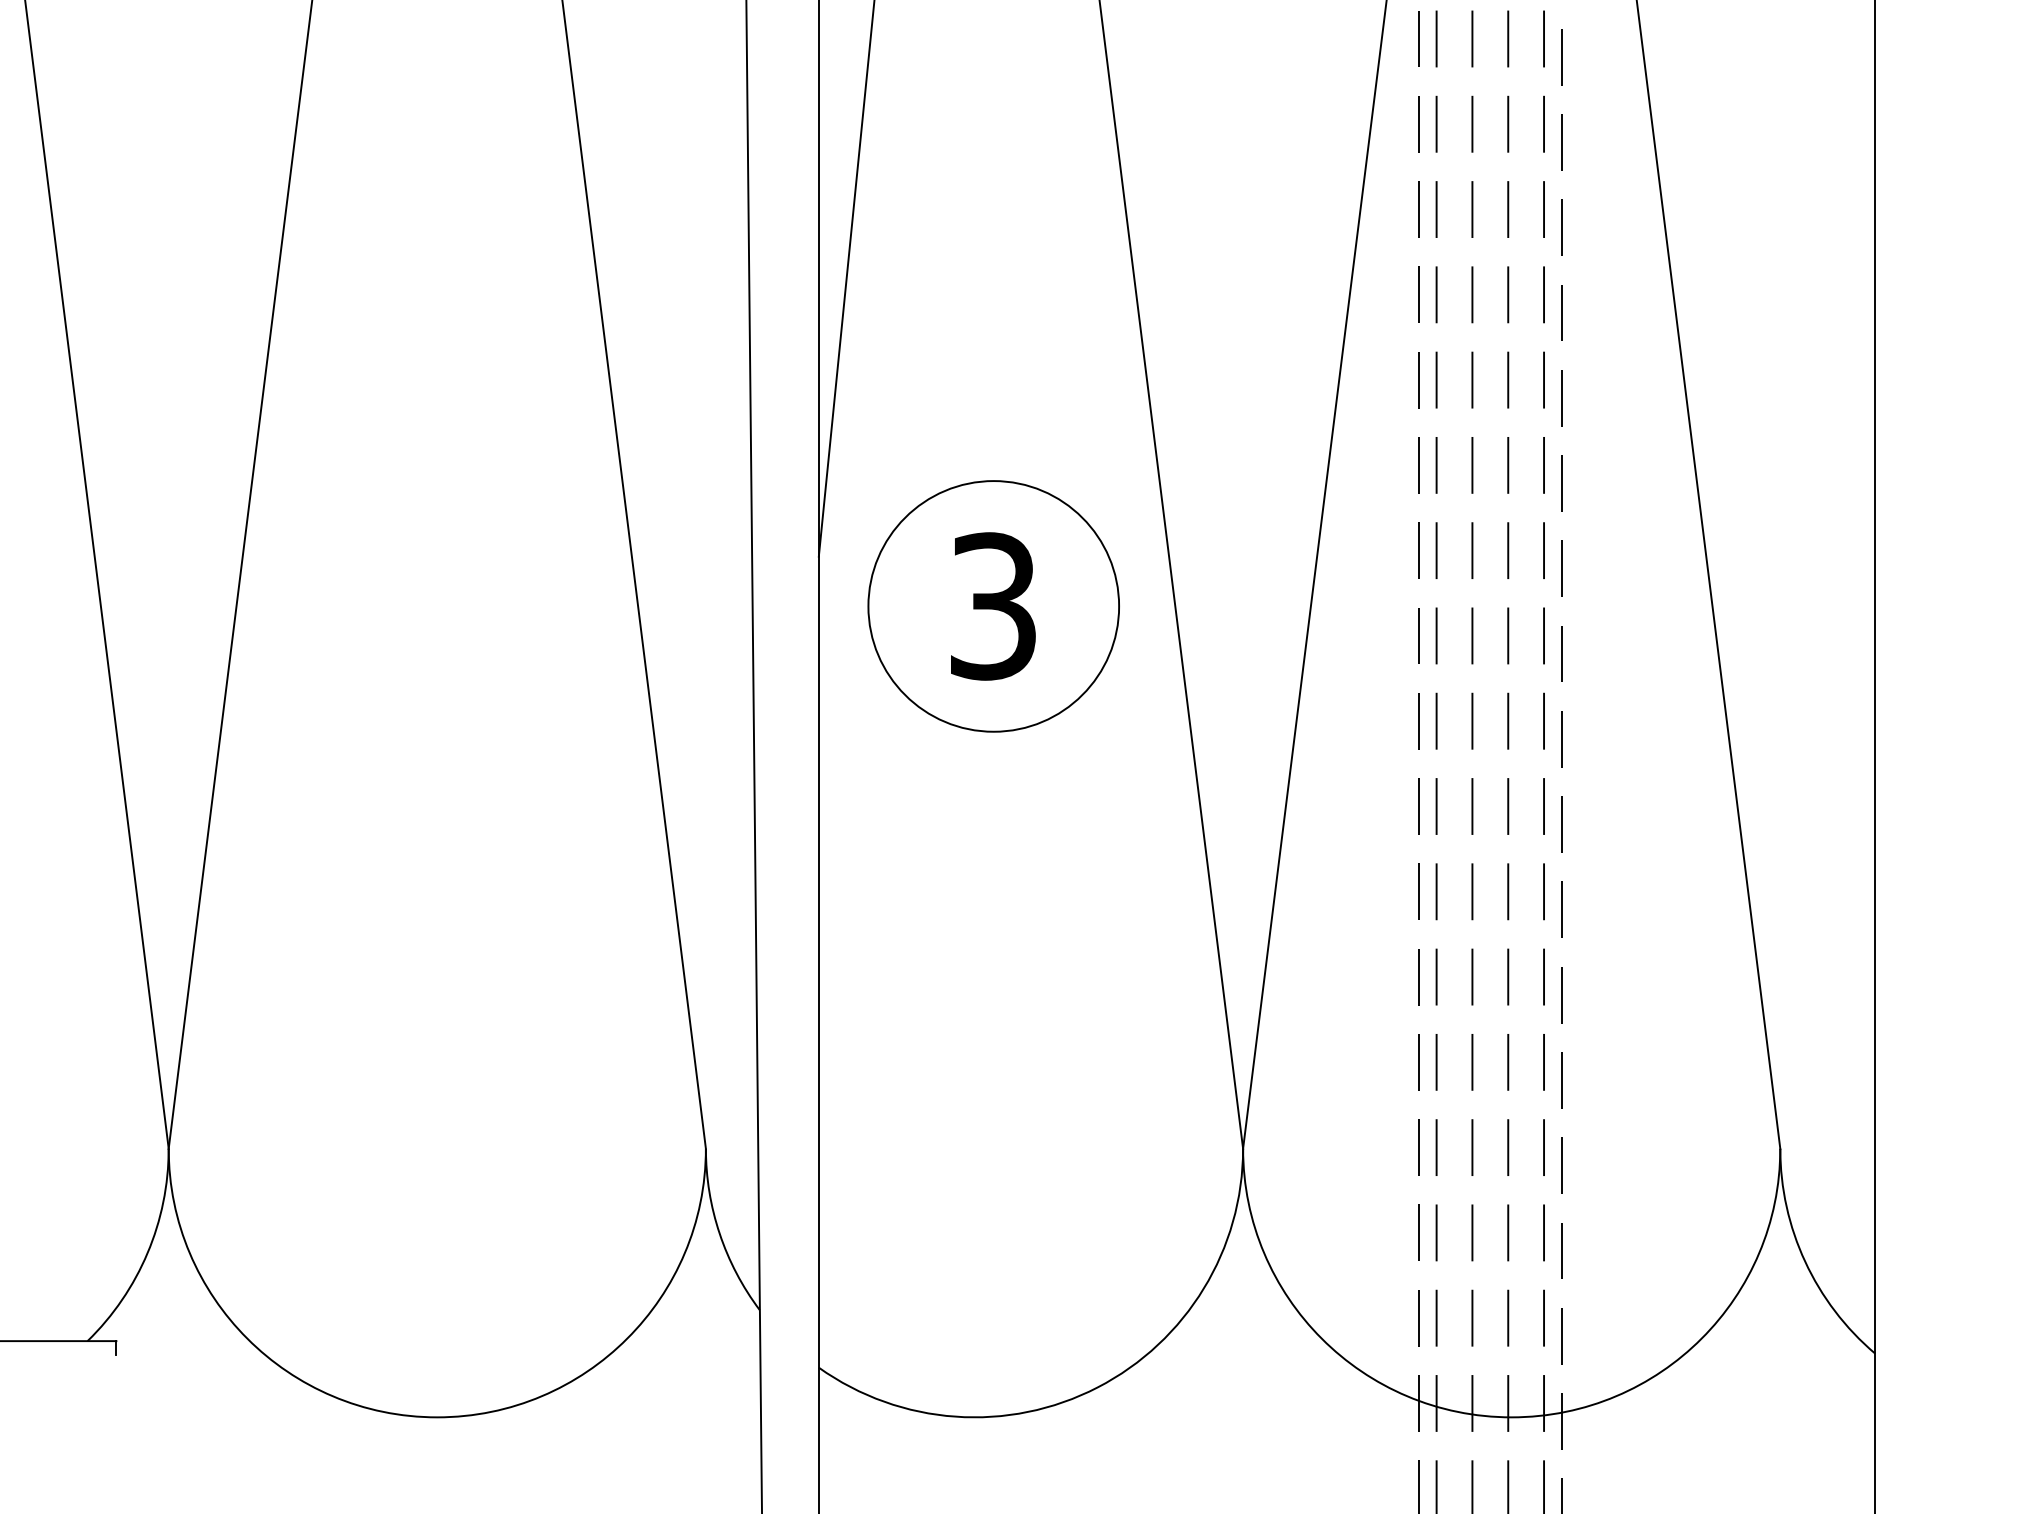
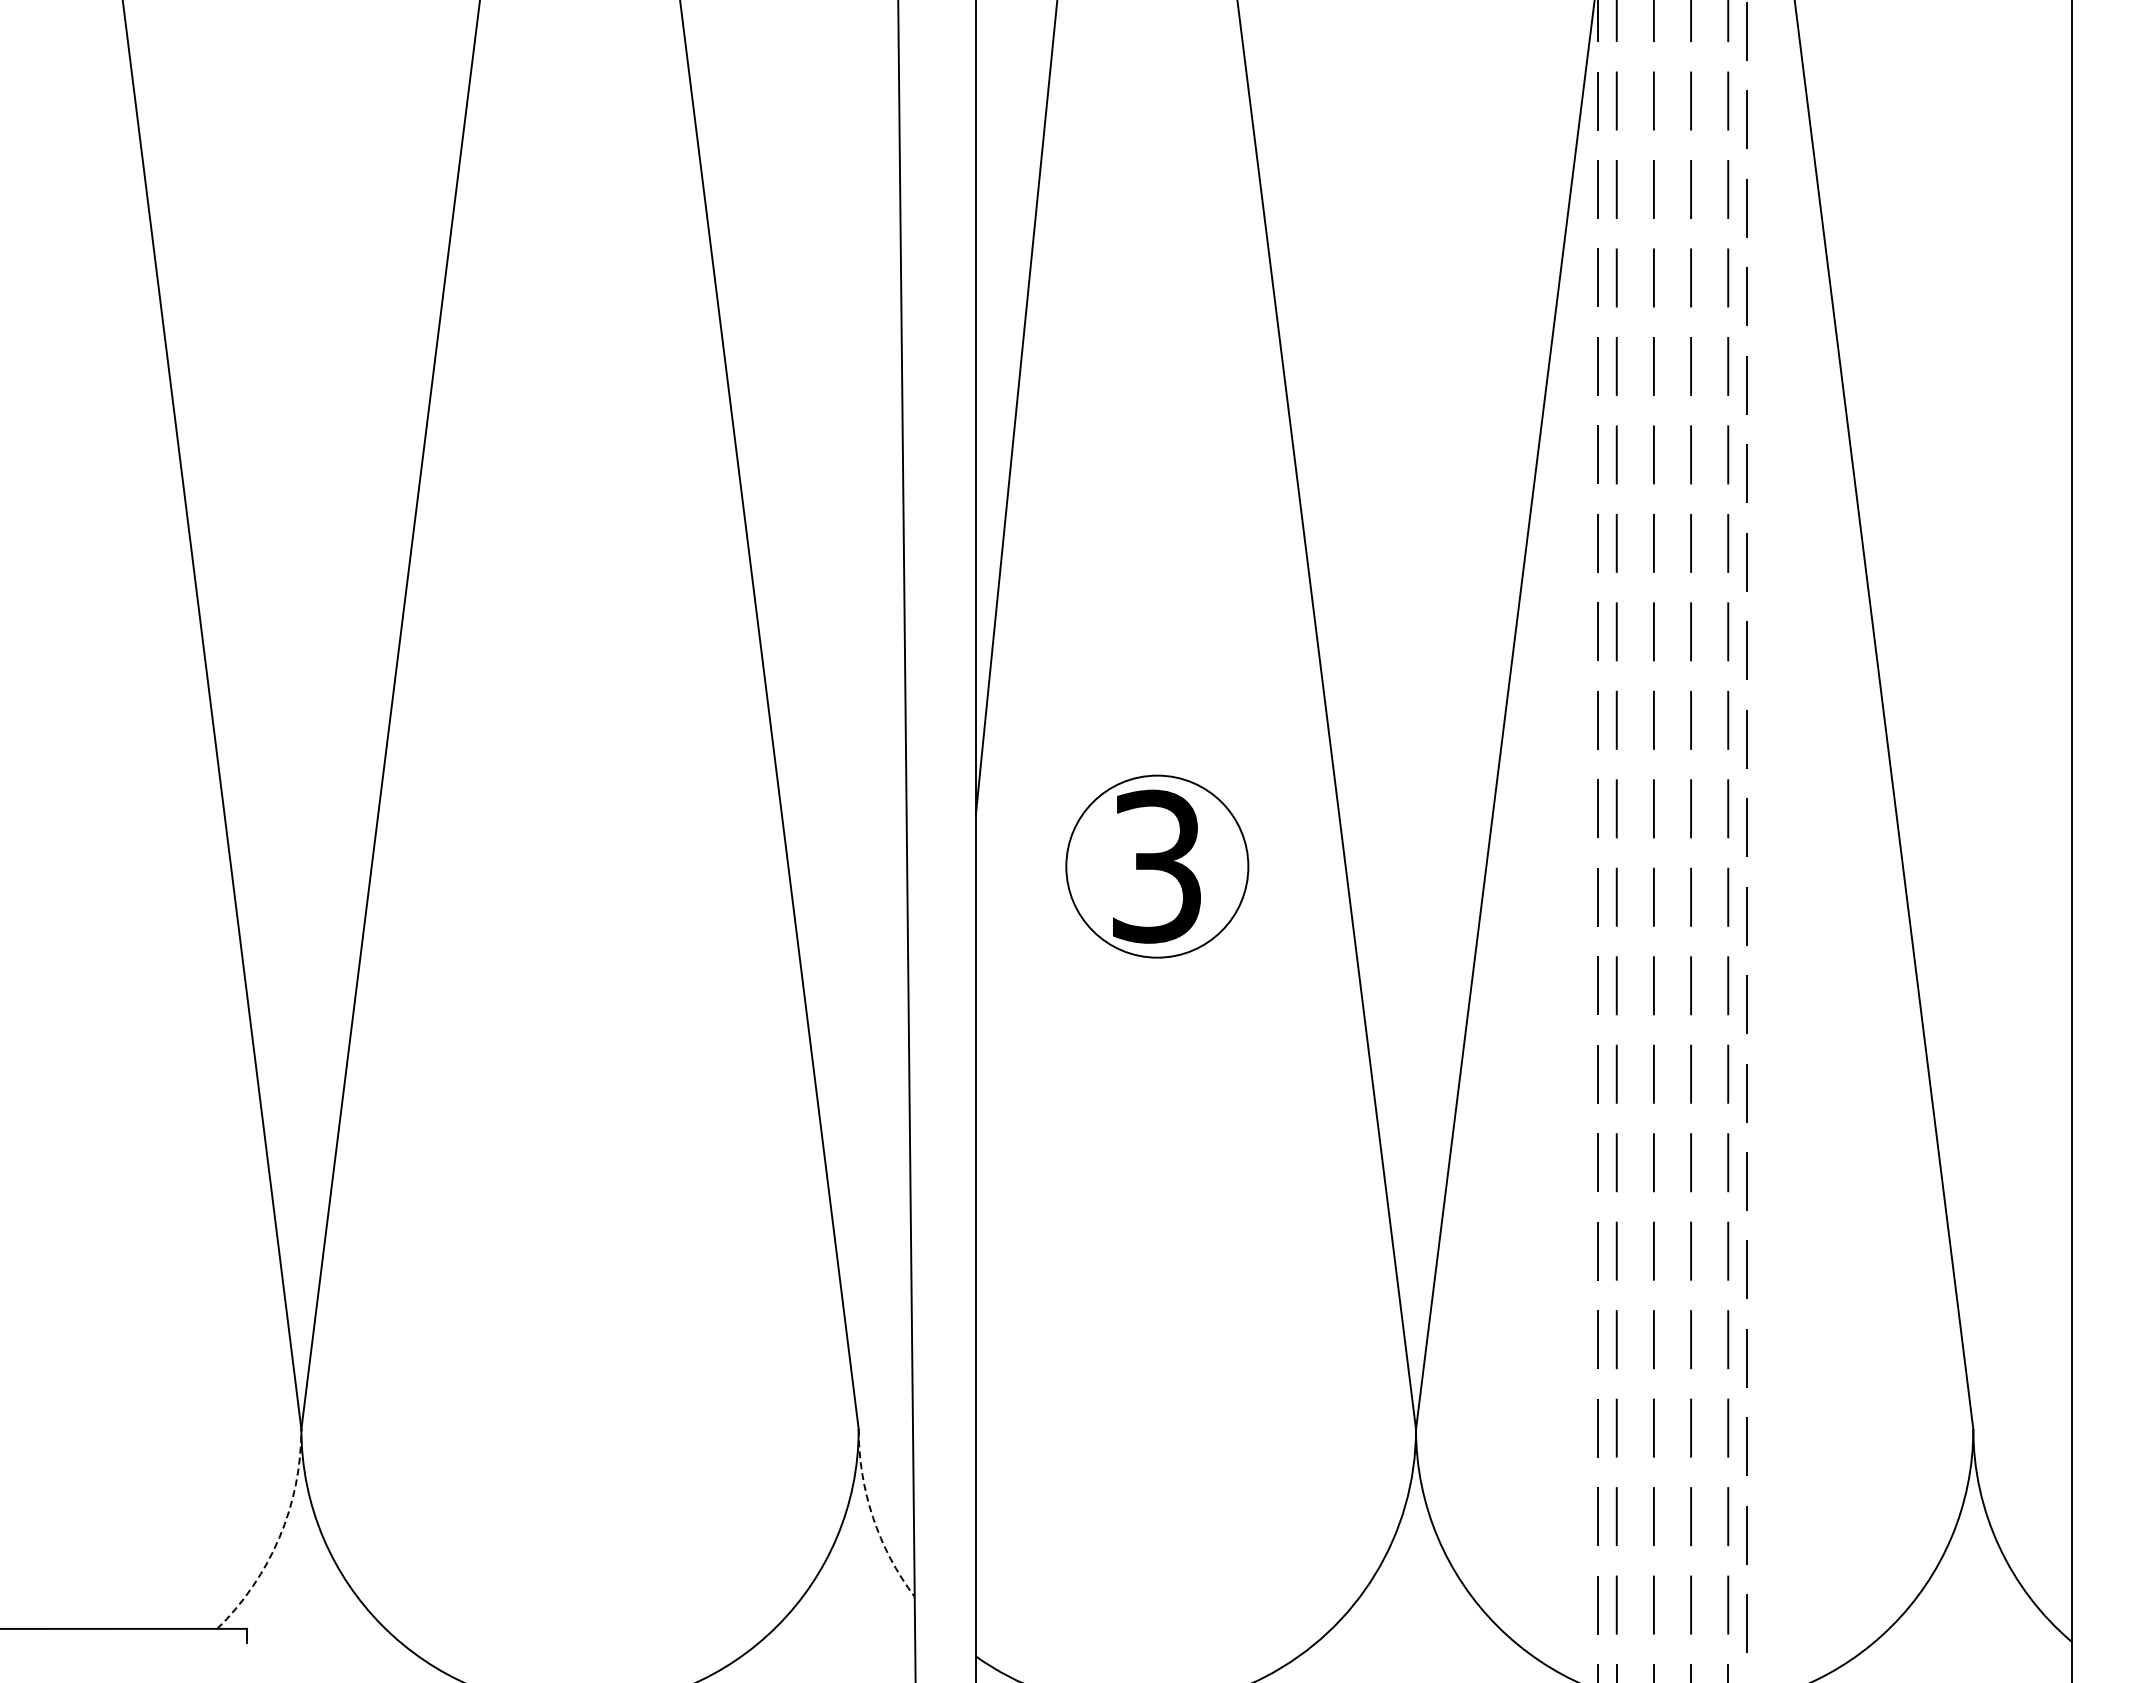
circle: (993, 606) -> (1157, 866), size x0.7
arc: (720, 1233) -> (873, 1517), solid -> dashed
arc: (147, 1253) -> (279, 1537), solid -> dashed

